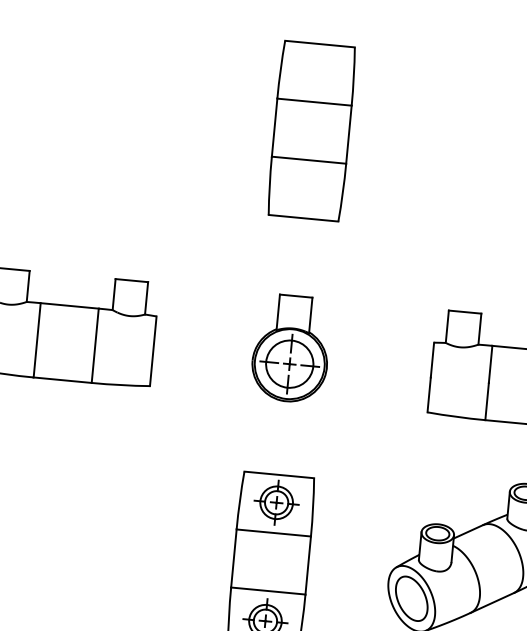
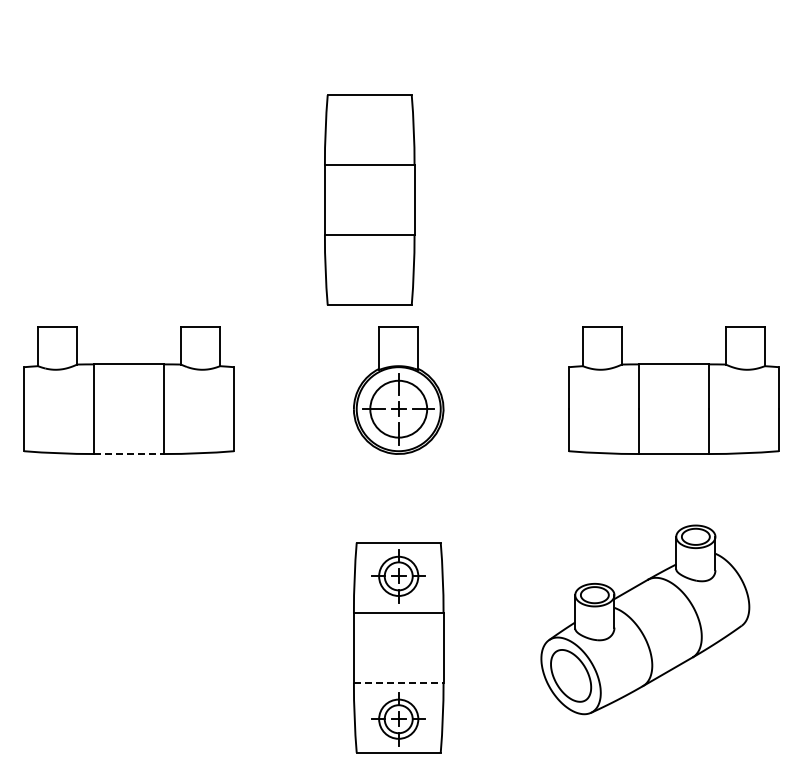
part: (311, 130) -> (369, 199), moved
line: (62, 380) -> (129, 454), solid -> dashed
line: (268, 590) -> (398, 682), solid -> dashed

